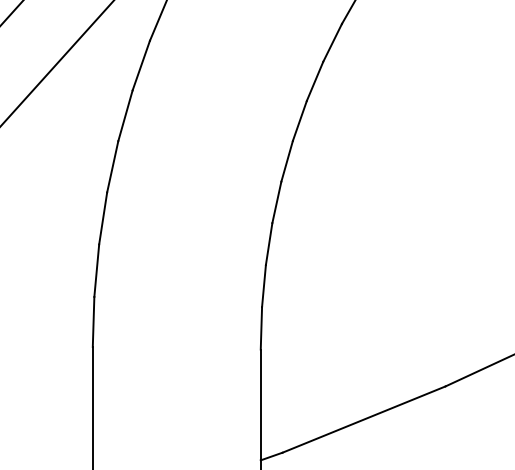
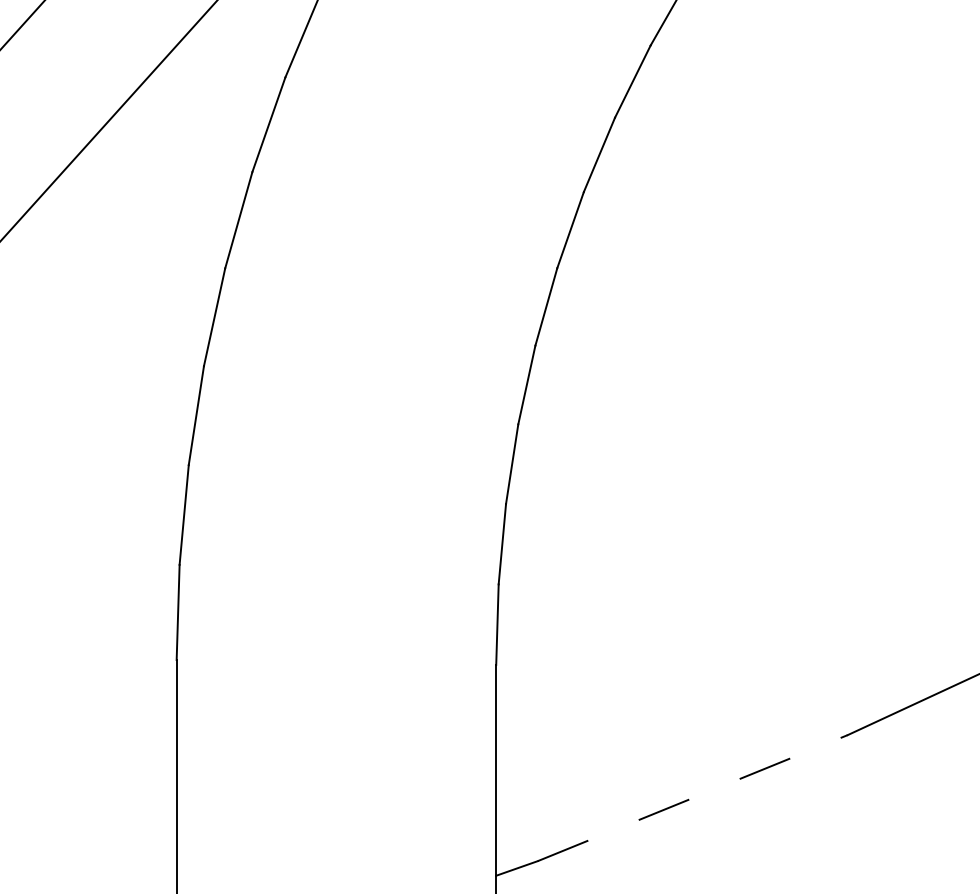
line: (364, 419) -> (693, 798), solid -> dashed

